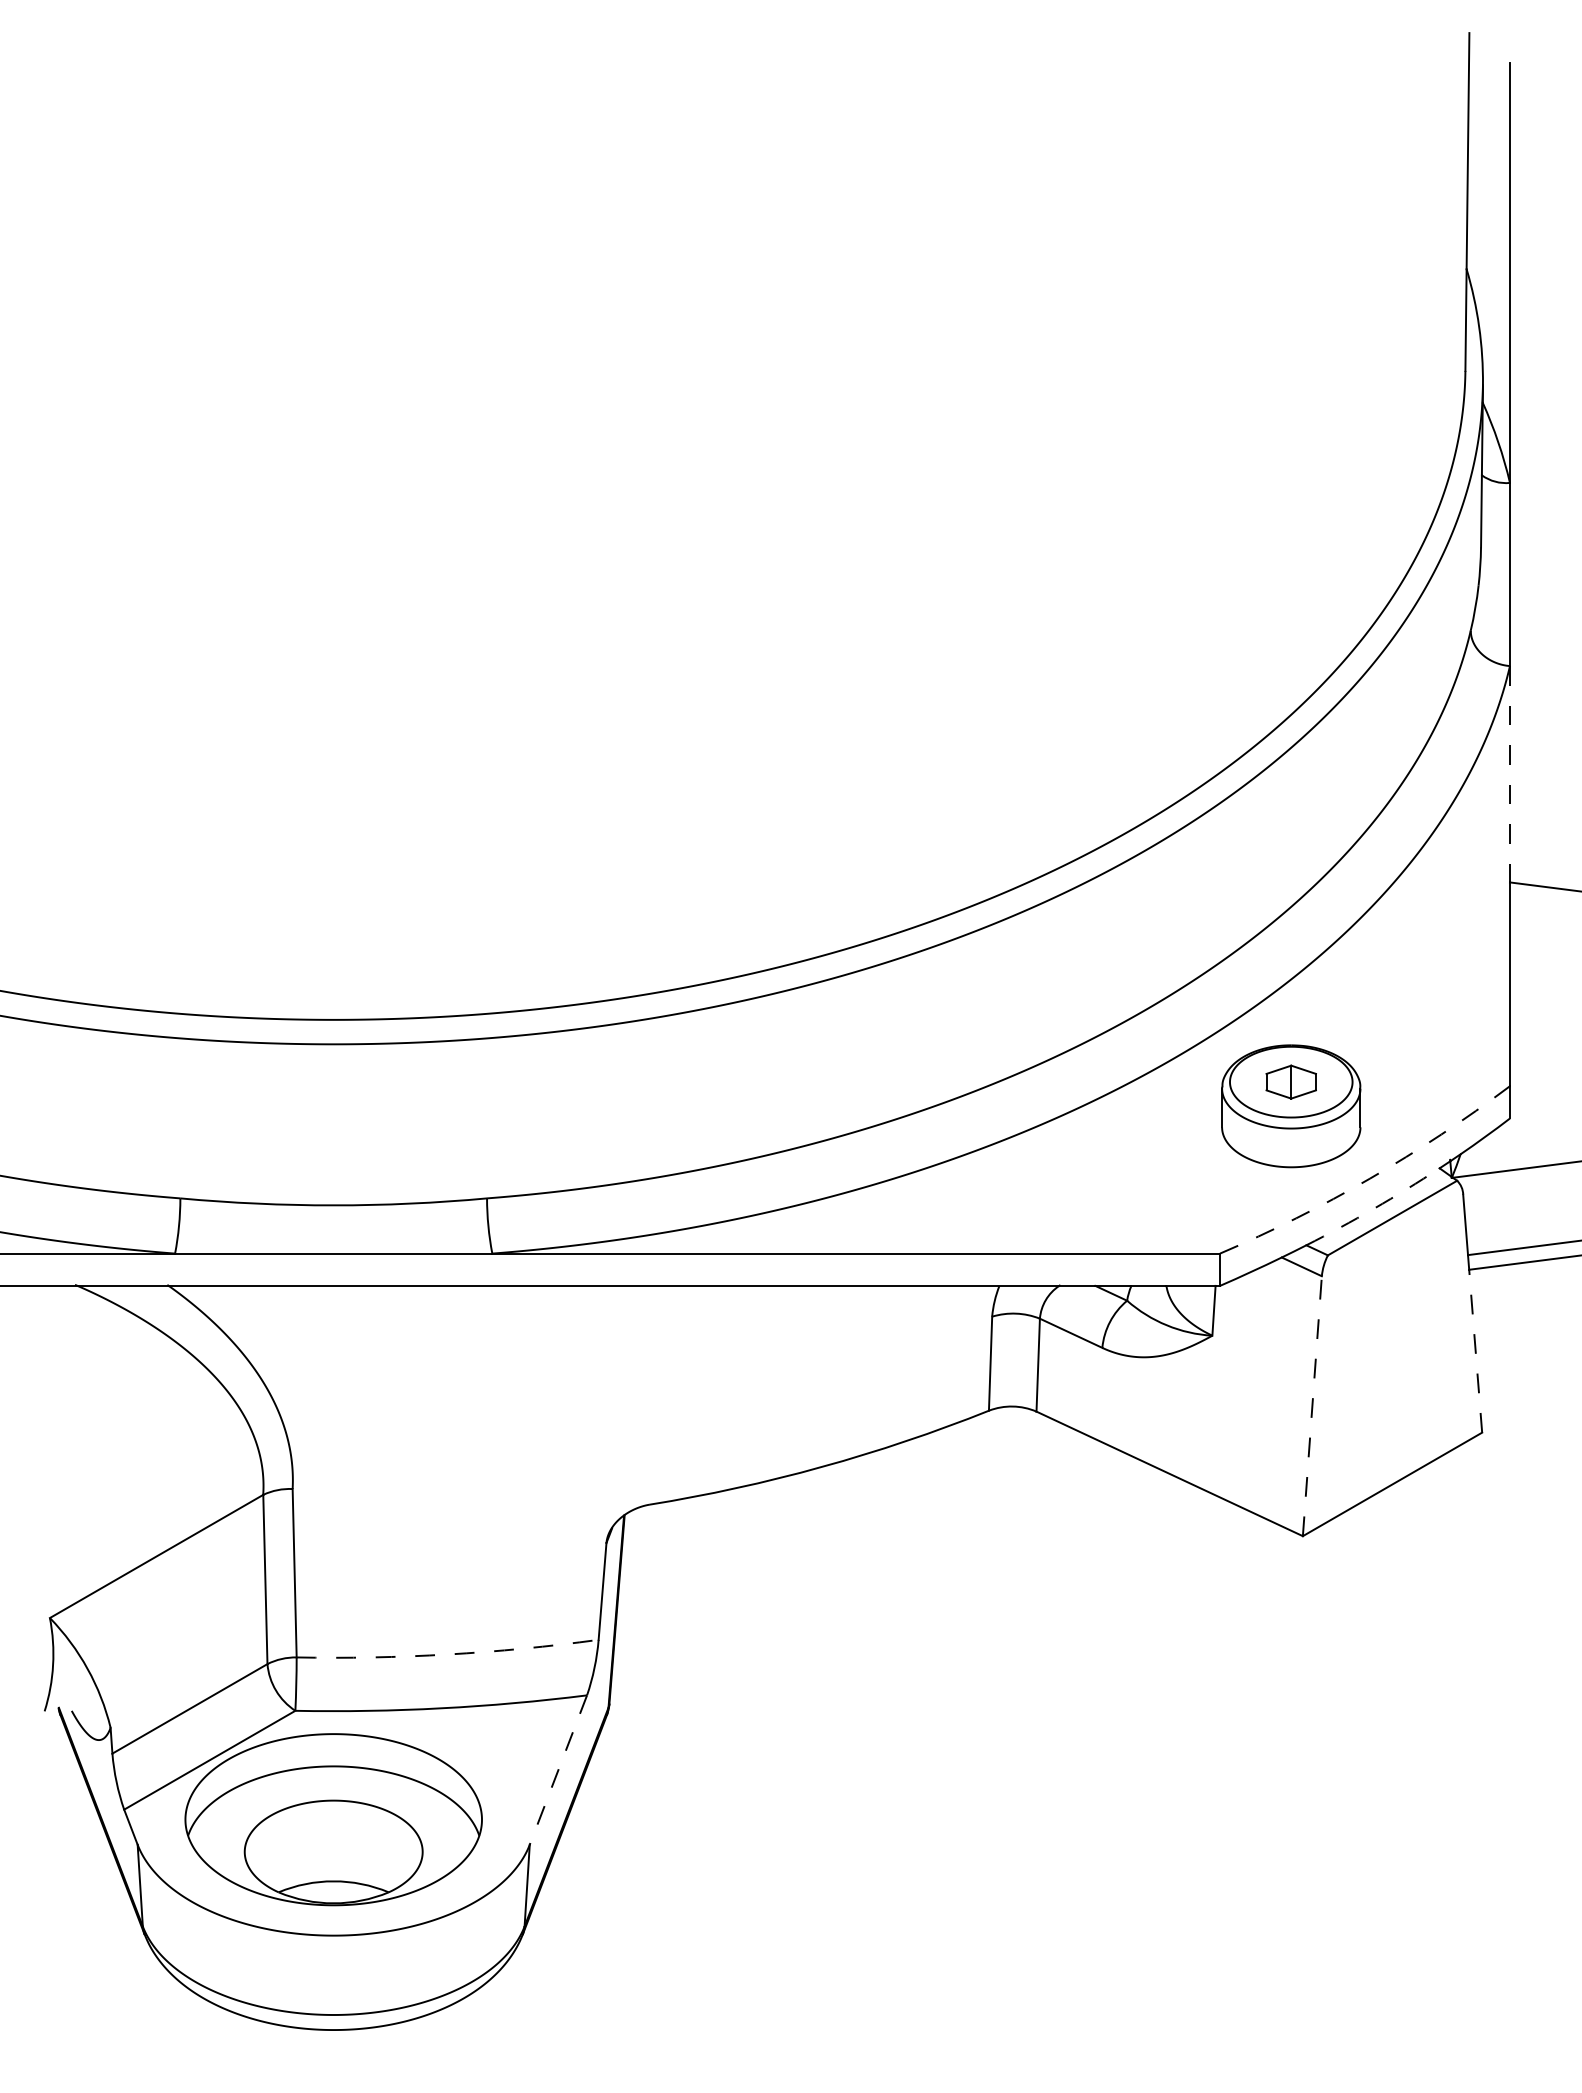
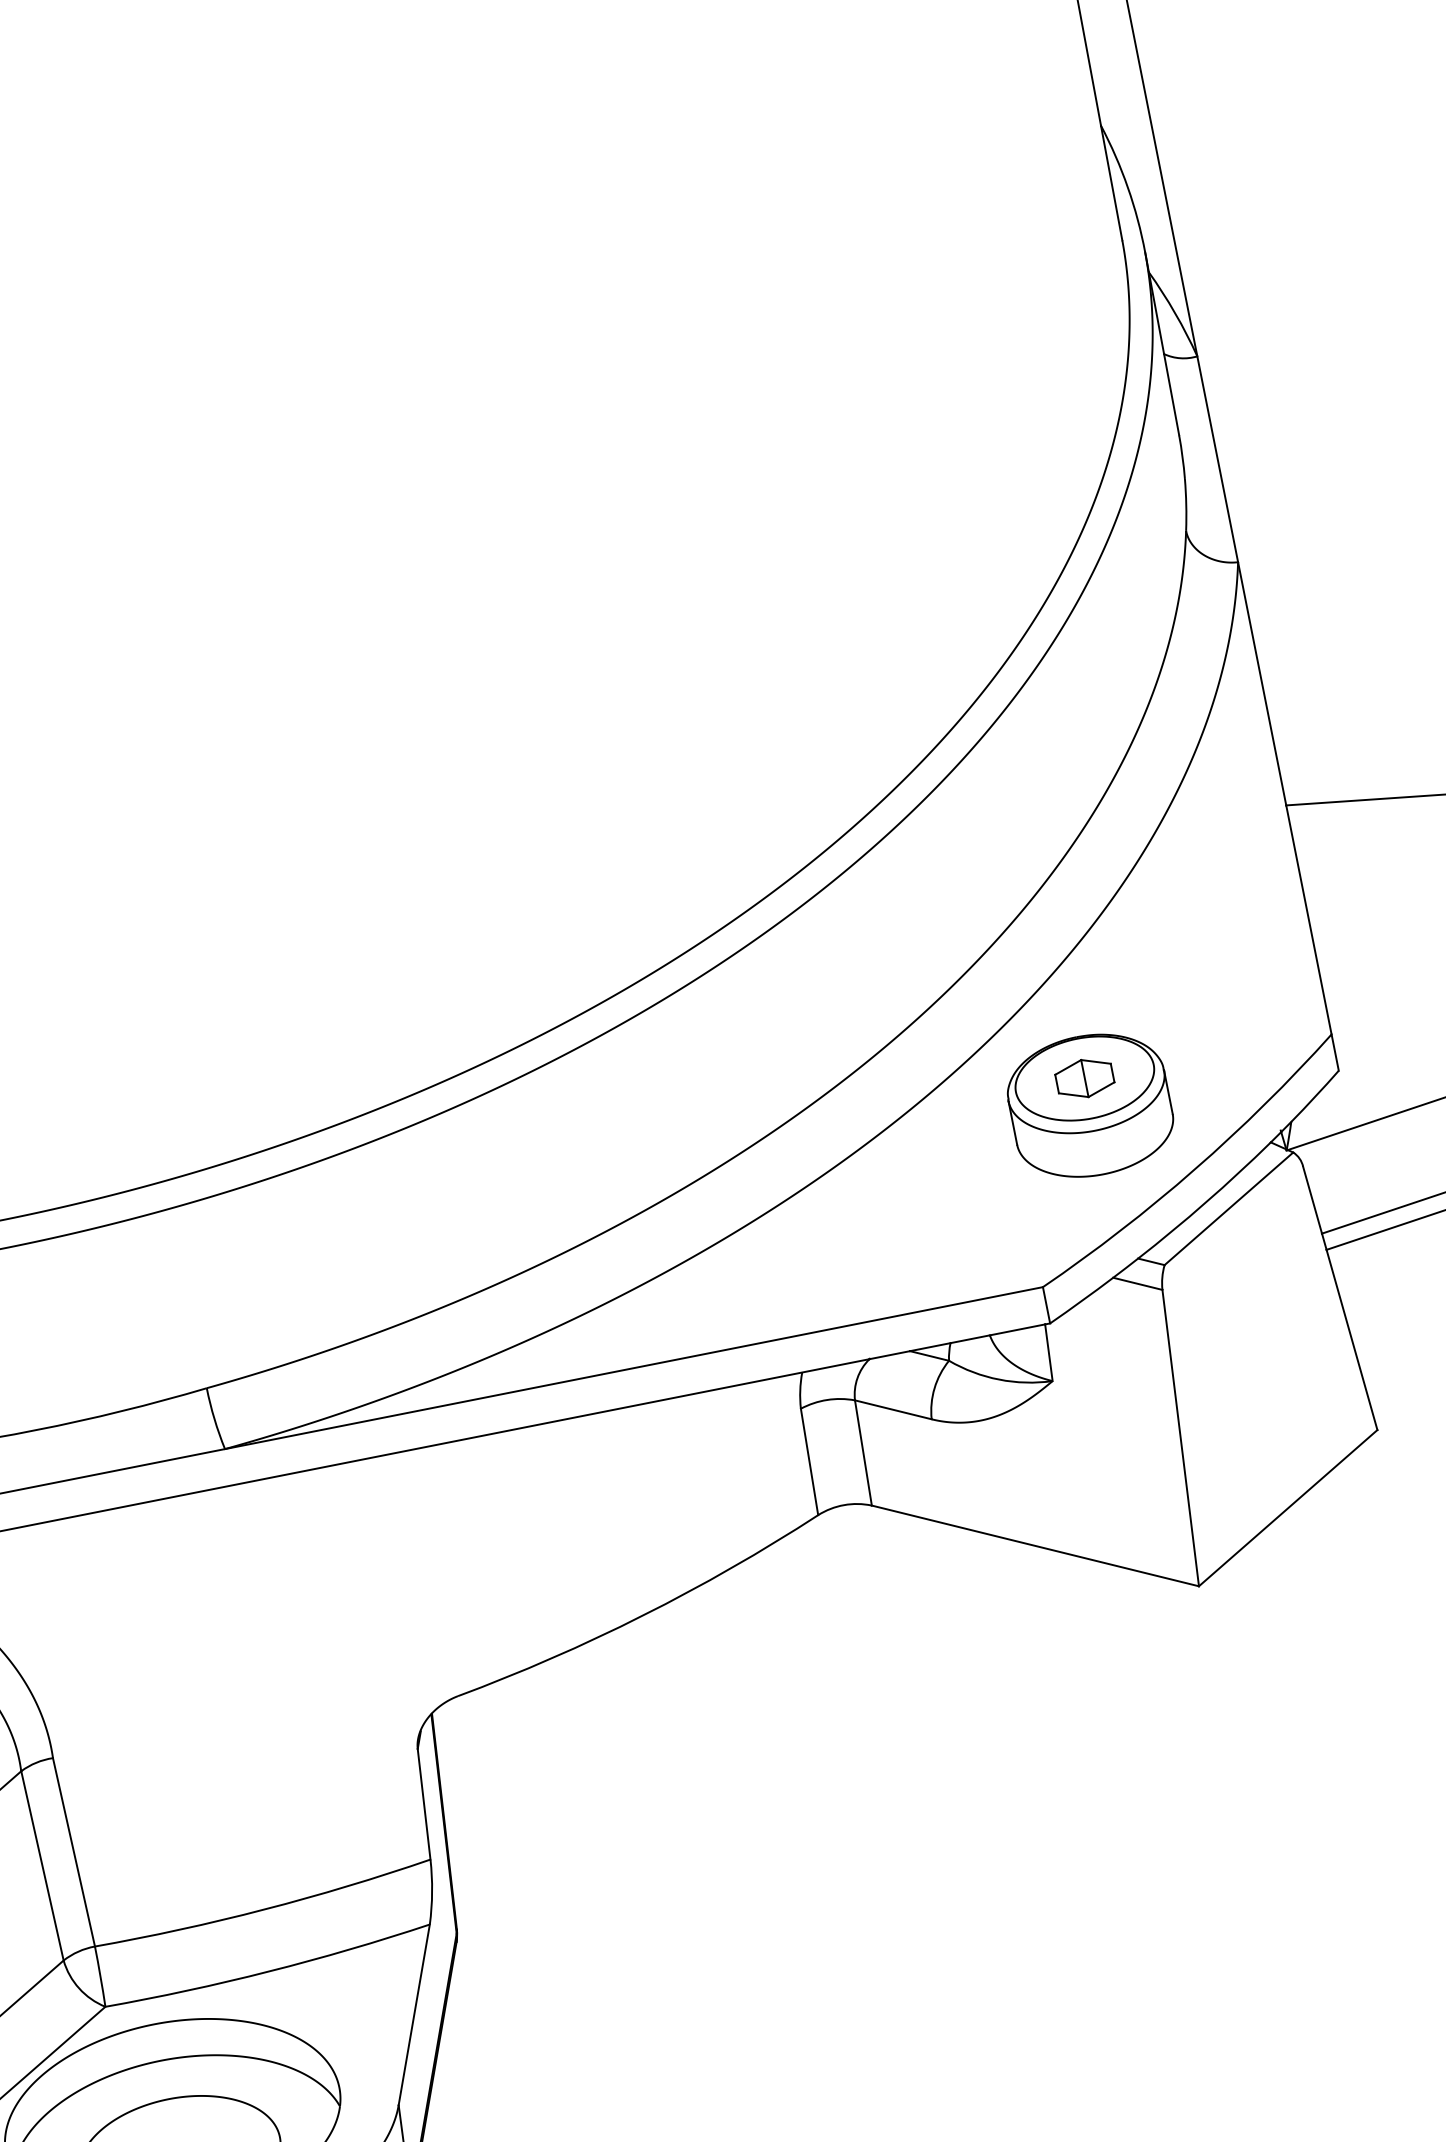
line: (1509, 774) -> (1261, 684), dashed -> solid
arc: (1370, 1178) -> (1195, 1169), dashed -> solid
arc: (1374, 1208) -> (1206, 1202), dashed -> solid
line: (1475, 1351) -> (1351, 1340), dashed -> solid
line: (1312, 1405) -> (1180, 1437), dashed -> solid
arc: (448, 1654) -> (264, 1909), dashed -> solid
line: (558, 1770) -> (414, 2015), dashed -> solid

